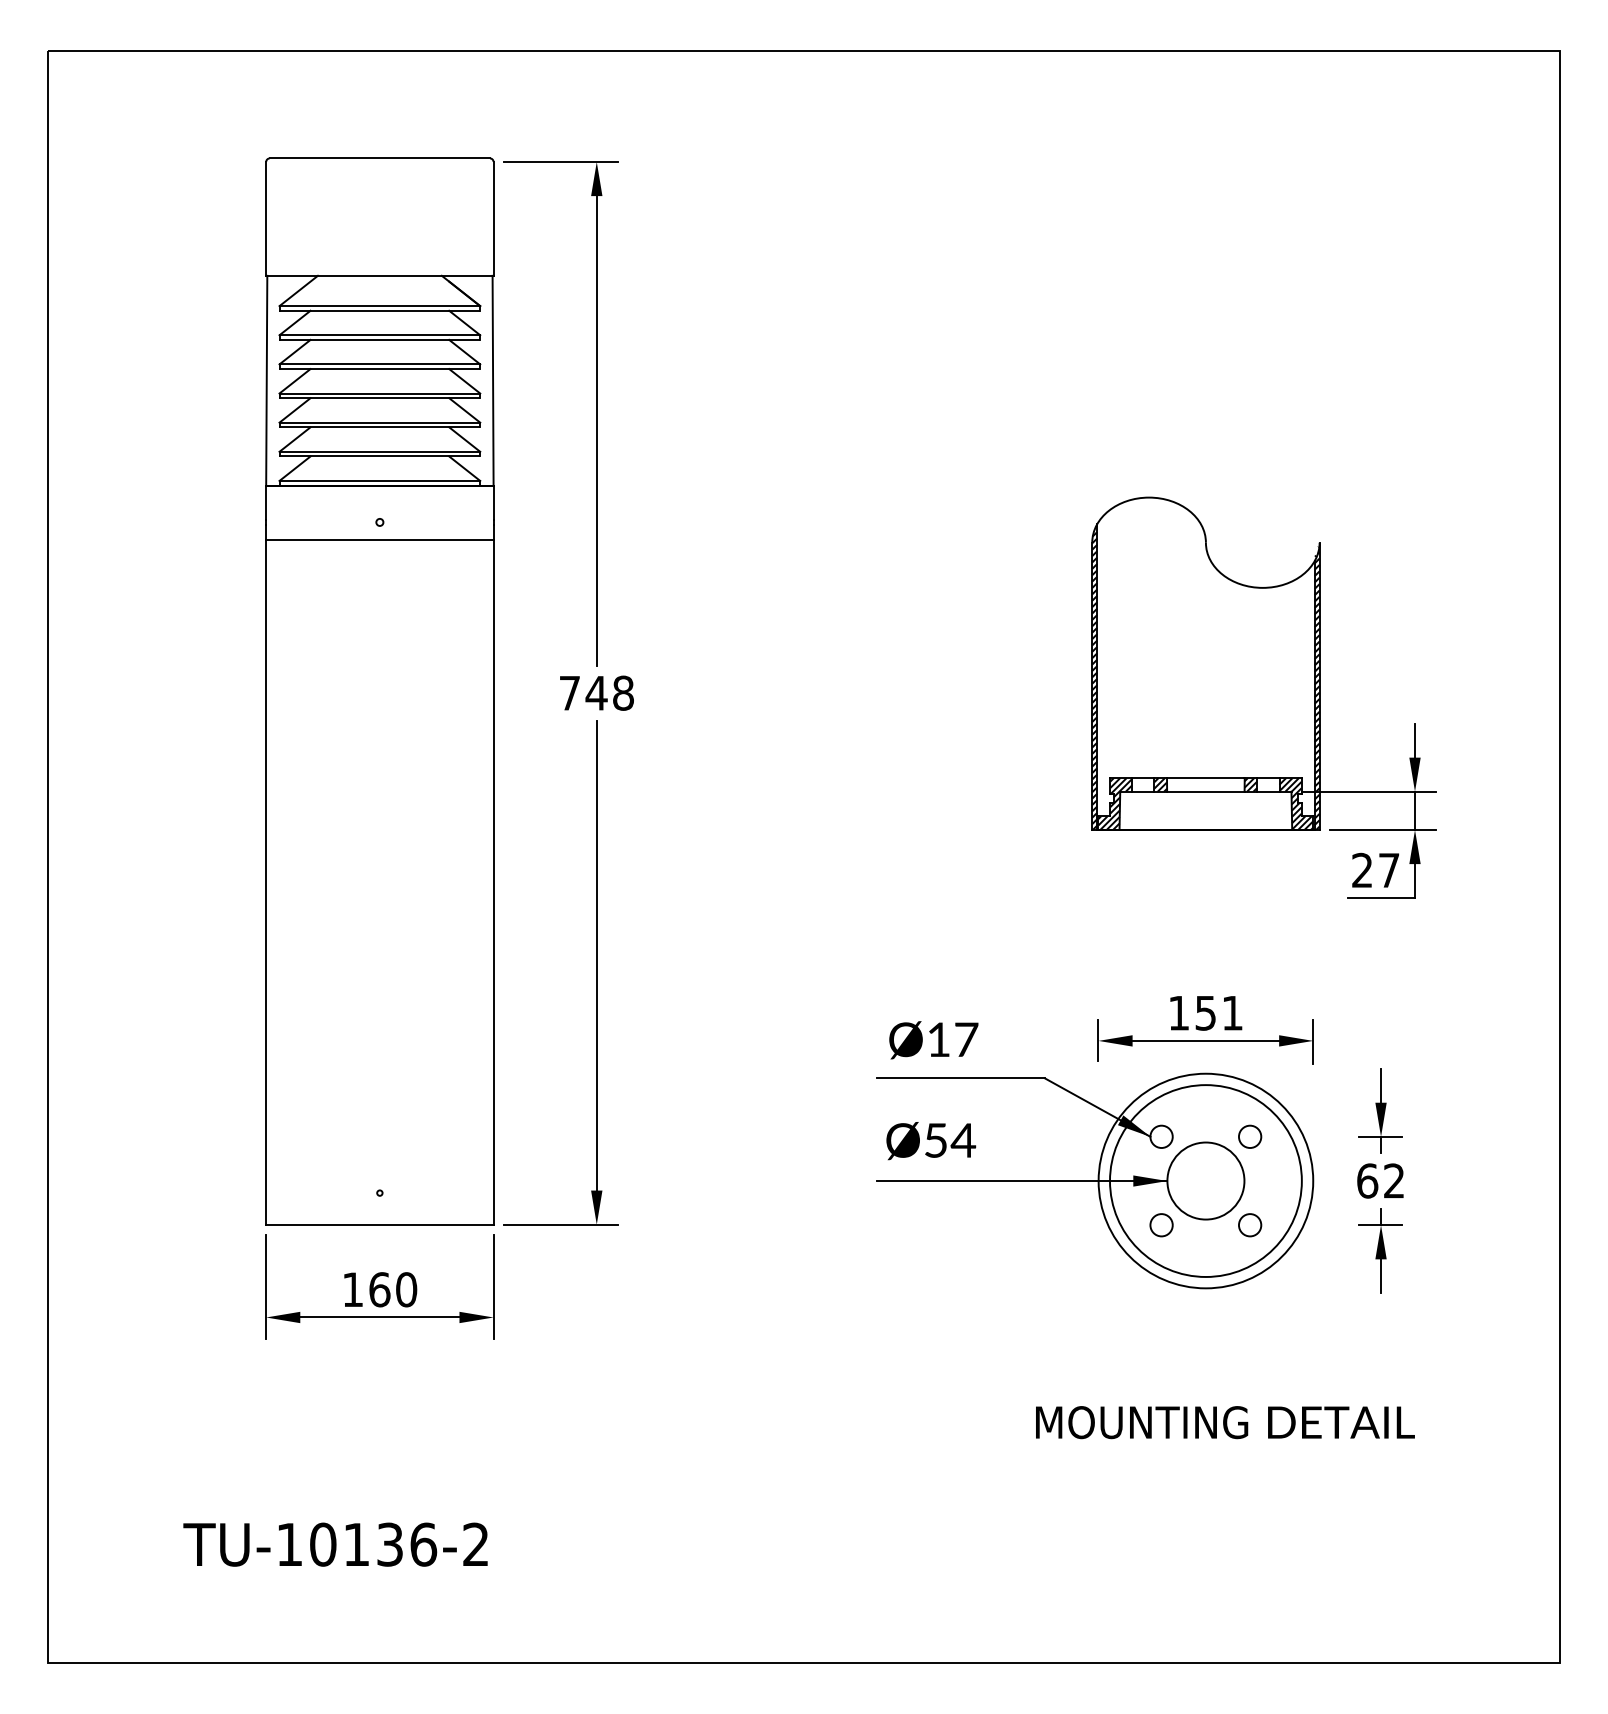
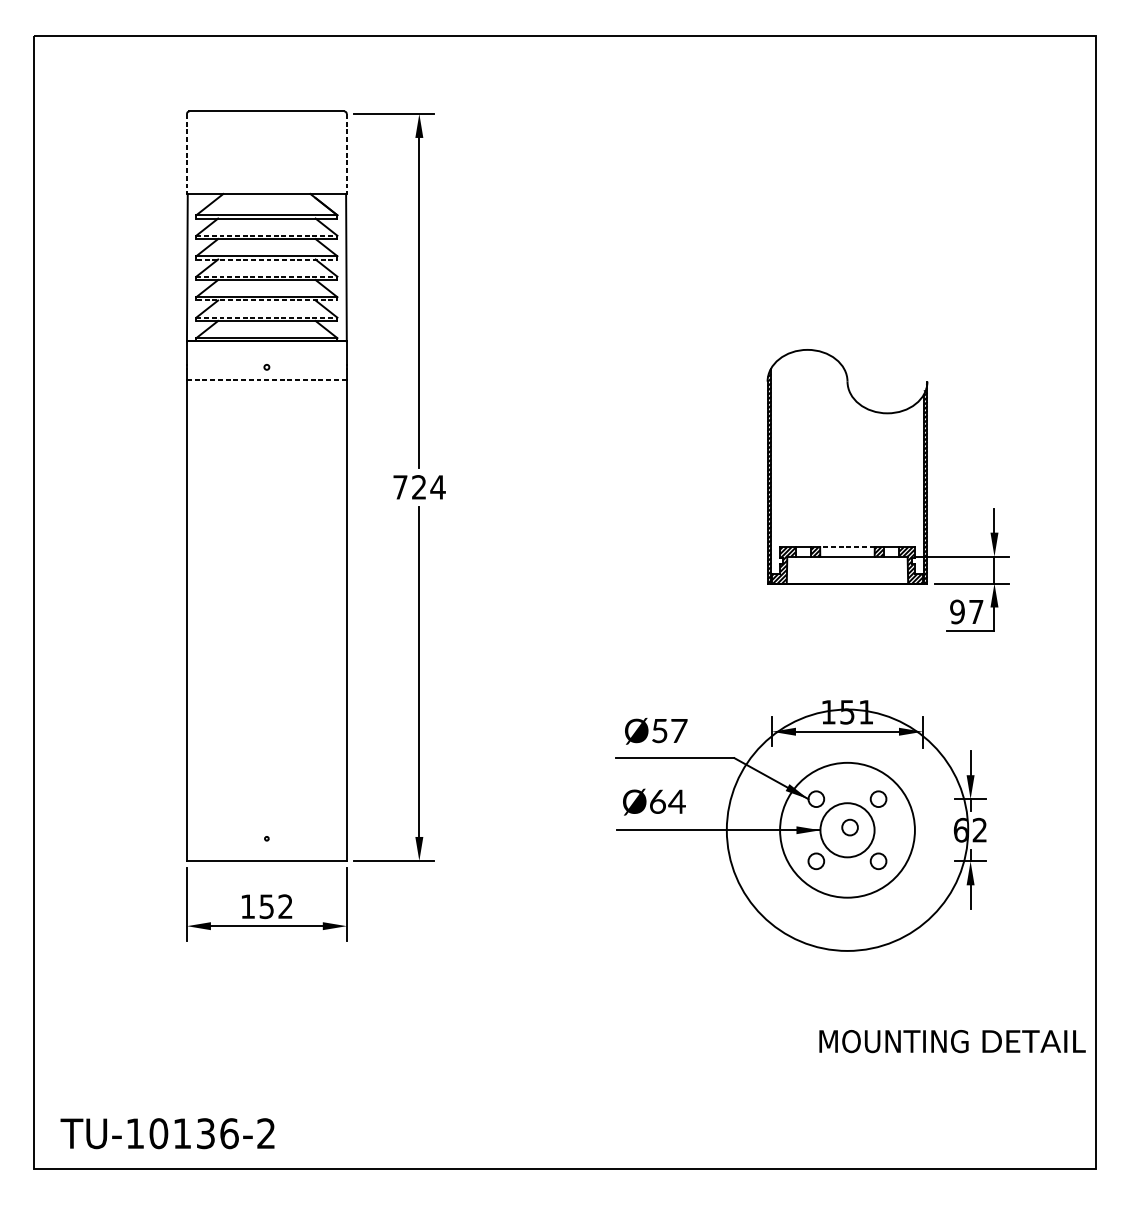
line: (266, 218) -> (187, 153), solid -> dashed
line: (493, 218) -> (346, 153), solid -> dashed
line: (380, 335) -> (267, 235), solid -> dashed
line: (380, 369) -> (267, 259), solid -> dashed
line: (380, 393) -> (267, 276), solid -> dashed
line: (380, 427) -> (267, 300), solid -> dashed
line: (380, 451) -> (267, 317), solid -> dashed
line: (379, 540) -> (266, 380), solid -> dashed
text: (609, 692) -> (428, 486), 748 -> 724
line: (1205, 778) -> (847, 547), solid -> dashed
text: (1361, 870) -> (956, 611), 27 -> 97
text: (938, 1039) -> (659, 730), Ø17 -> Ø57
text: (935, 1140) -> (657, 801), Ø54 -> Ø64
circle: (1209, 1177) -> (850, 827), added
circle: (1205, 1180) -> (847, 829), size x1.6
text: (393, 1289) -> (276, 906), 160 -> 152
text: (1225, 1422) -> (952, 1041), moved
text: (335, 1544) -> (167, 1133), moved

